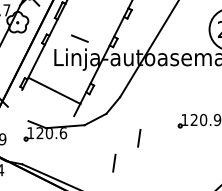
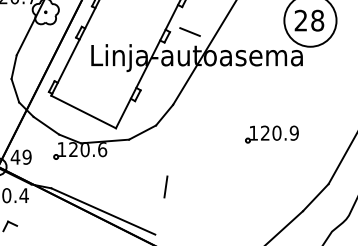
line: (79, 38) -> (189, 31), moved
line: (54, 90) -> (83, 111), moved
line: (18, 113) -> (46, 125), added
line: (138, 137) -> (196, 155), removed

